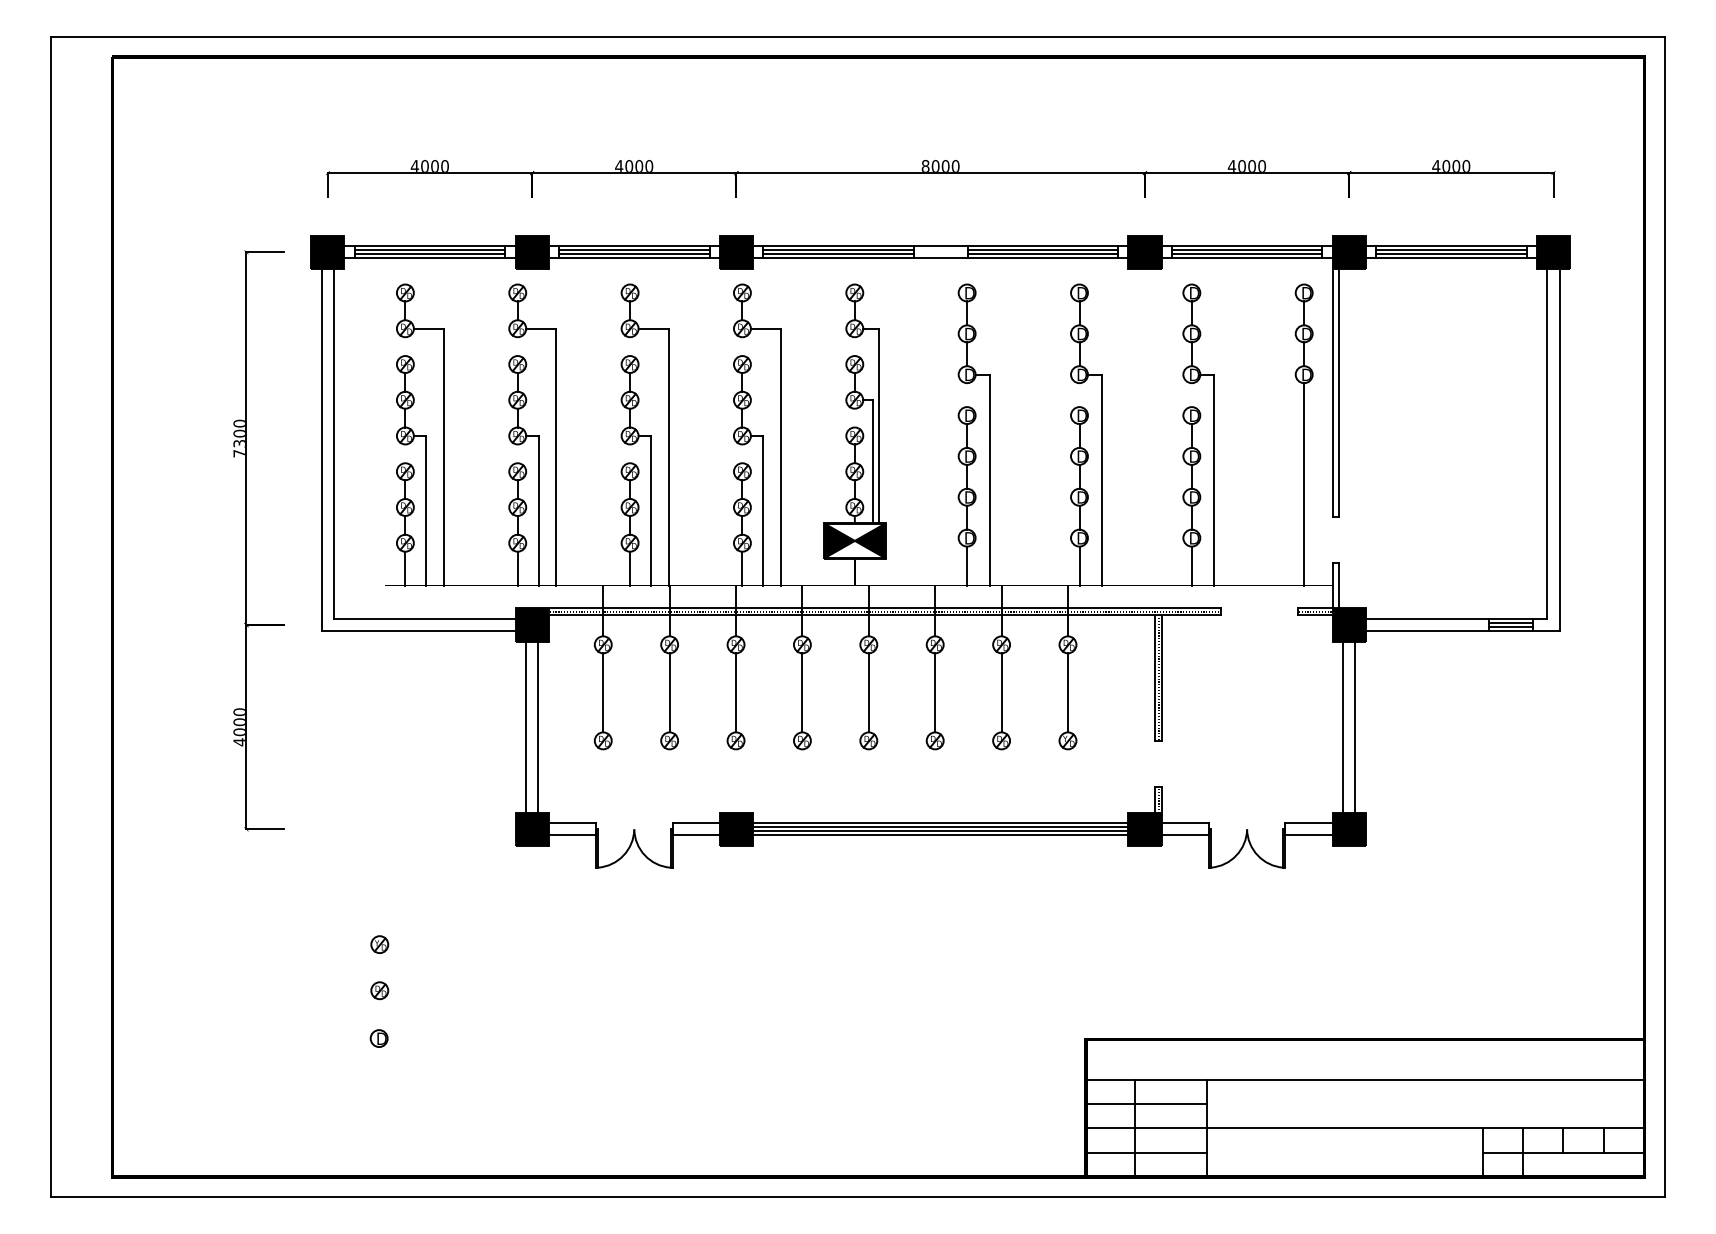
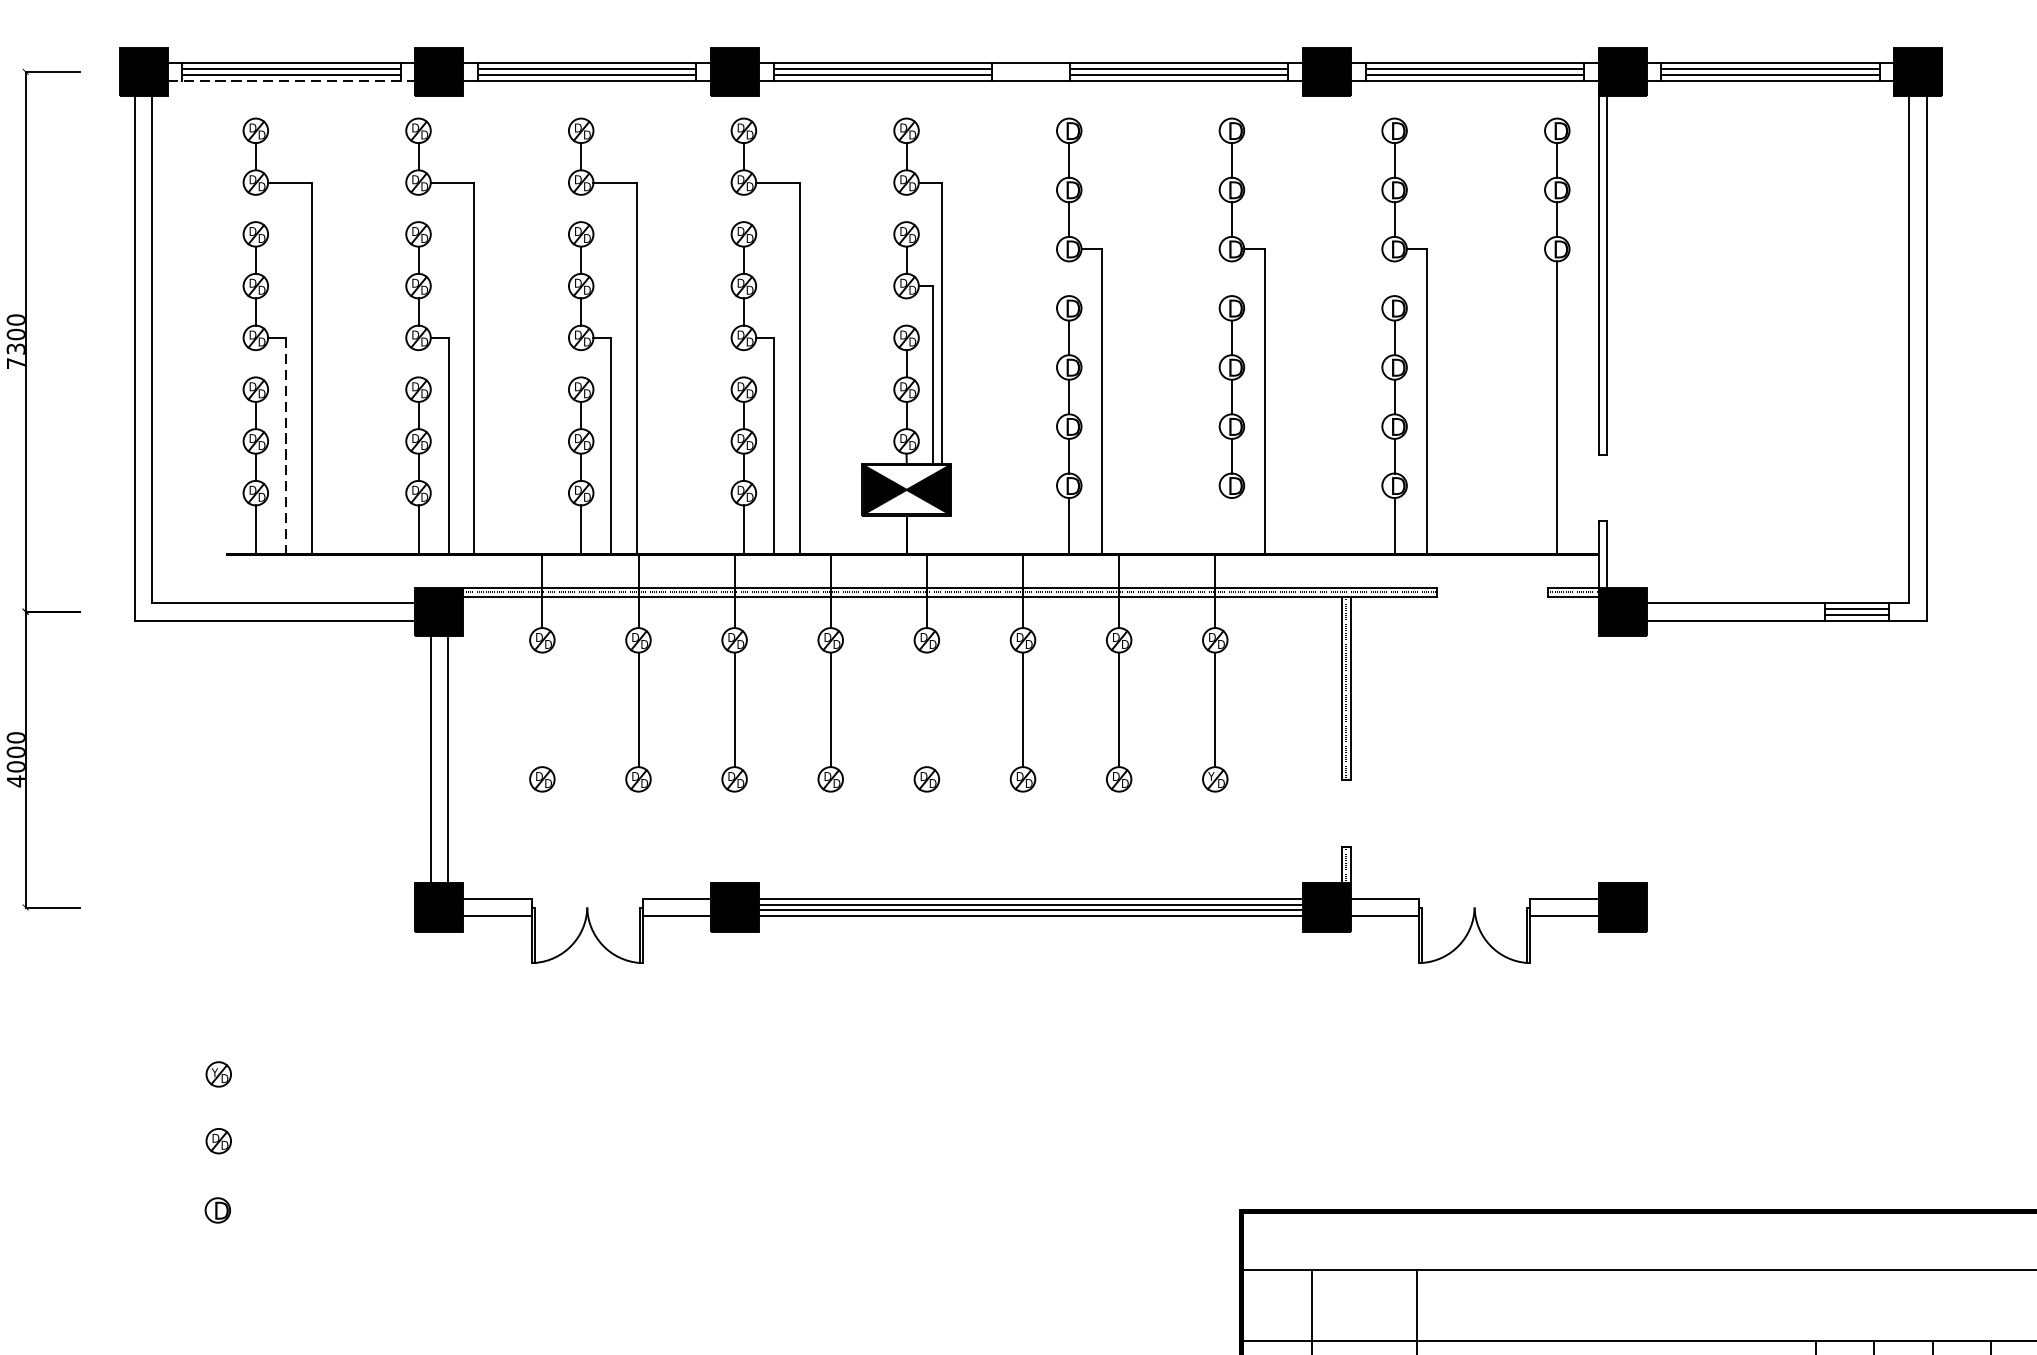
line: (430, 258) -> (292, 80), solid -> dashed
line: (426, 510) -> (286, 445), solid -> dashed
line: (1079, 565) -> (1231, 525), removed
line: (603, 692) -> (542, 709), removed
line: (868, 692) -> (926, 709), removed
line: (1343, 726) -> (1614, 758), removed
line: (1355, 726) -> (1631, 758), removed
line: (1146, 1104) -> (1328, 1305), removed

